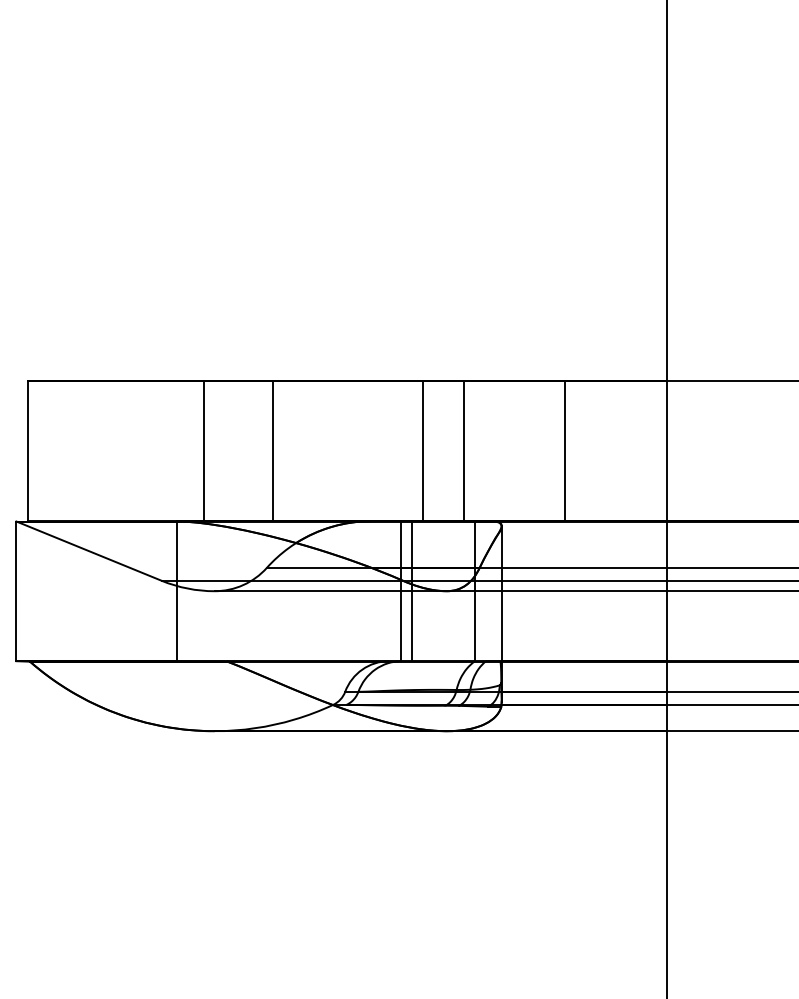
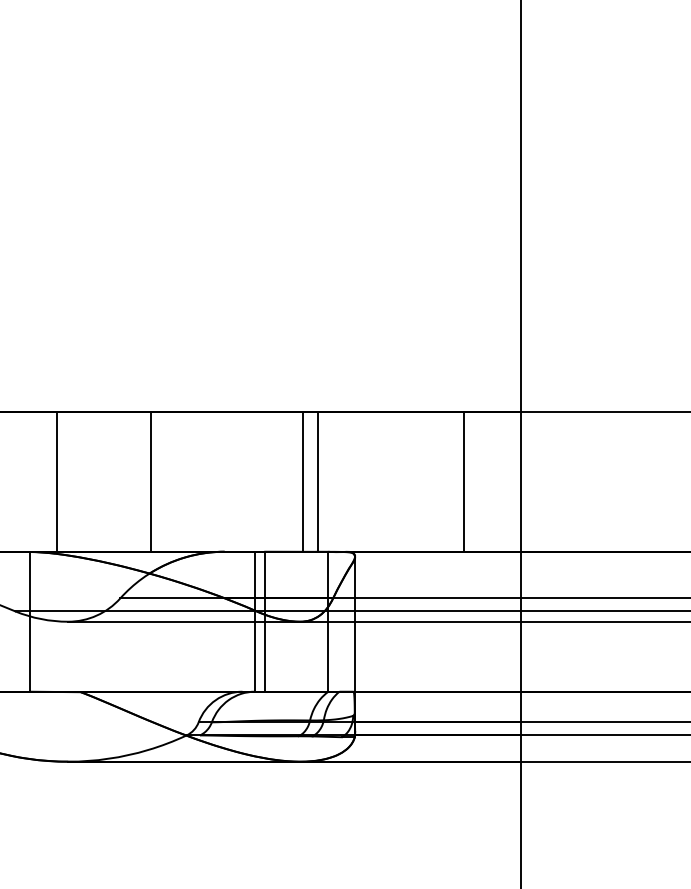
line: (273, 451) -> (150, 482), moved
line: (422, 451) -> (302, 482), moved
line: (565, 451) -> (463, 482), moved

